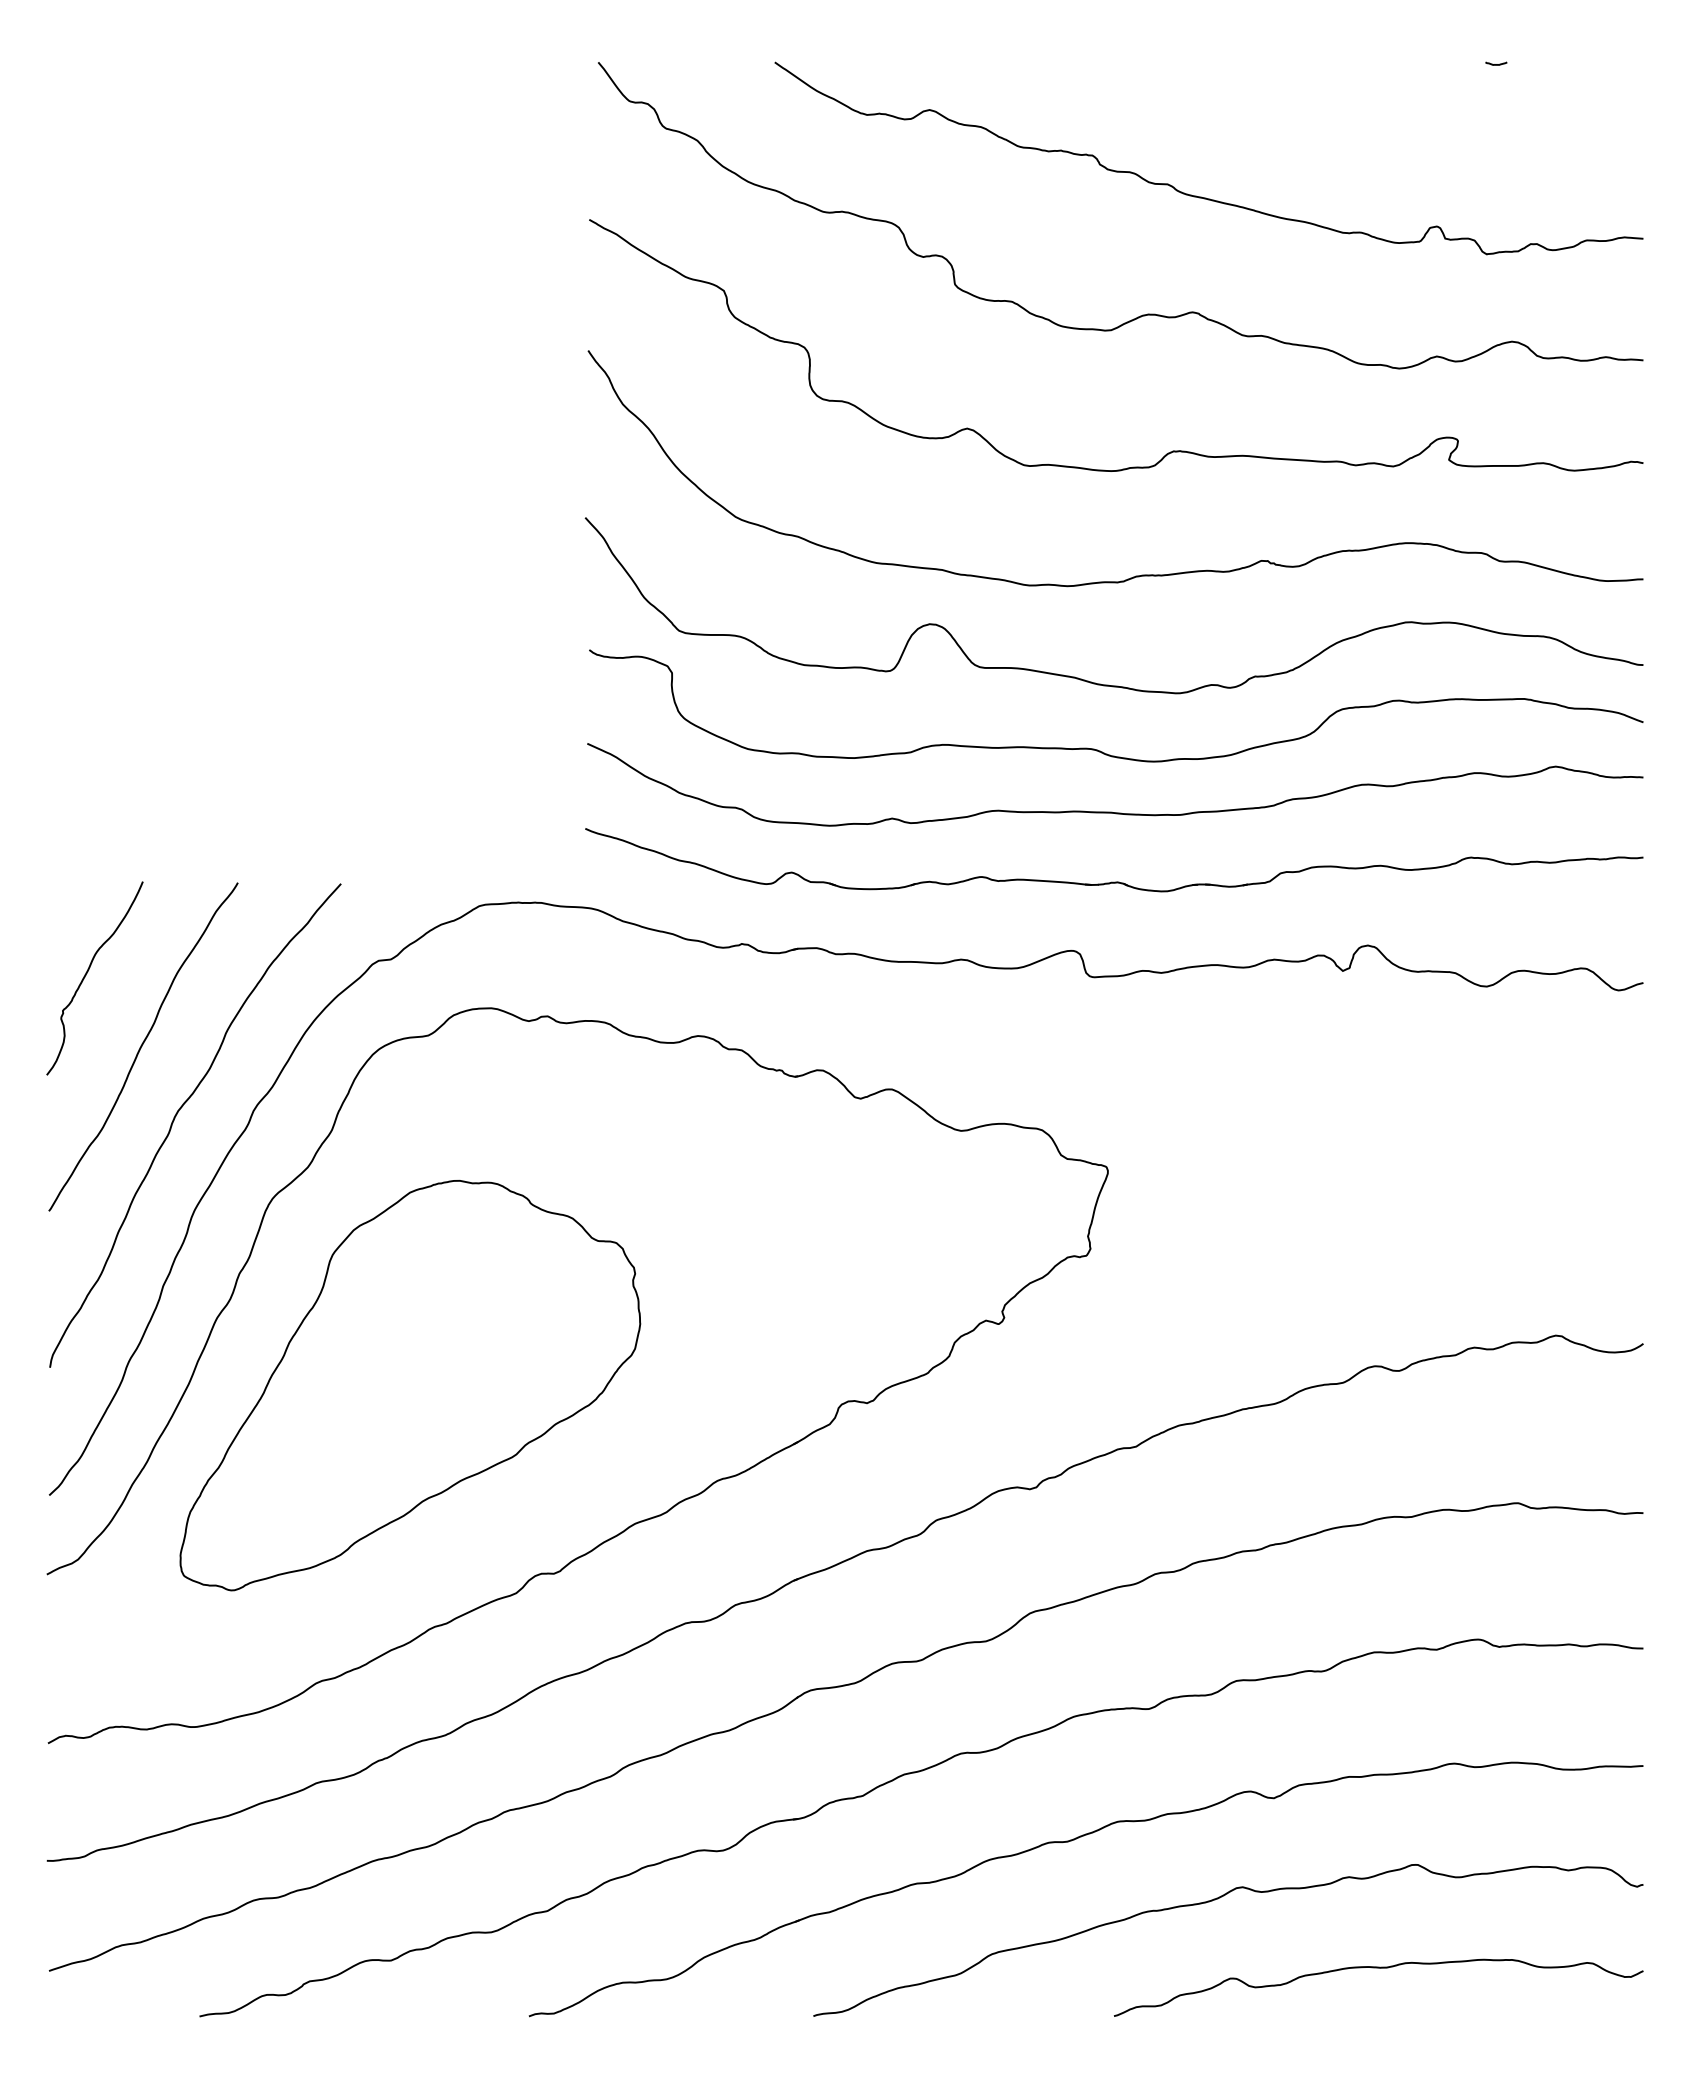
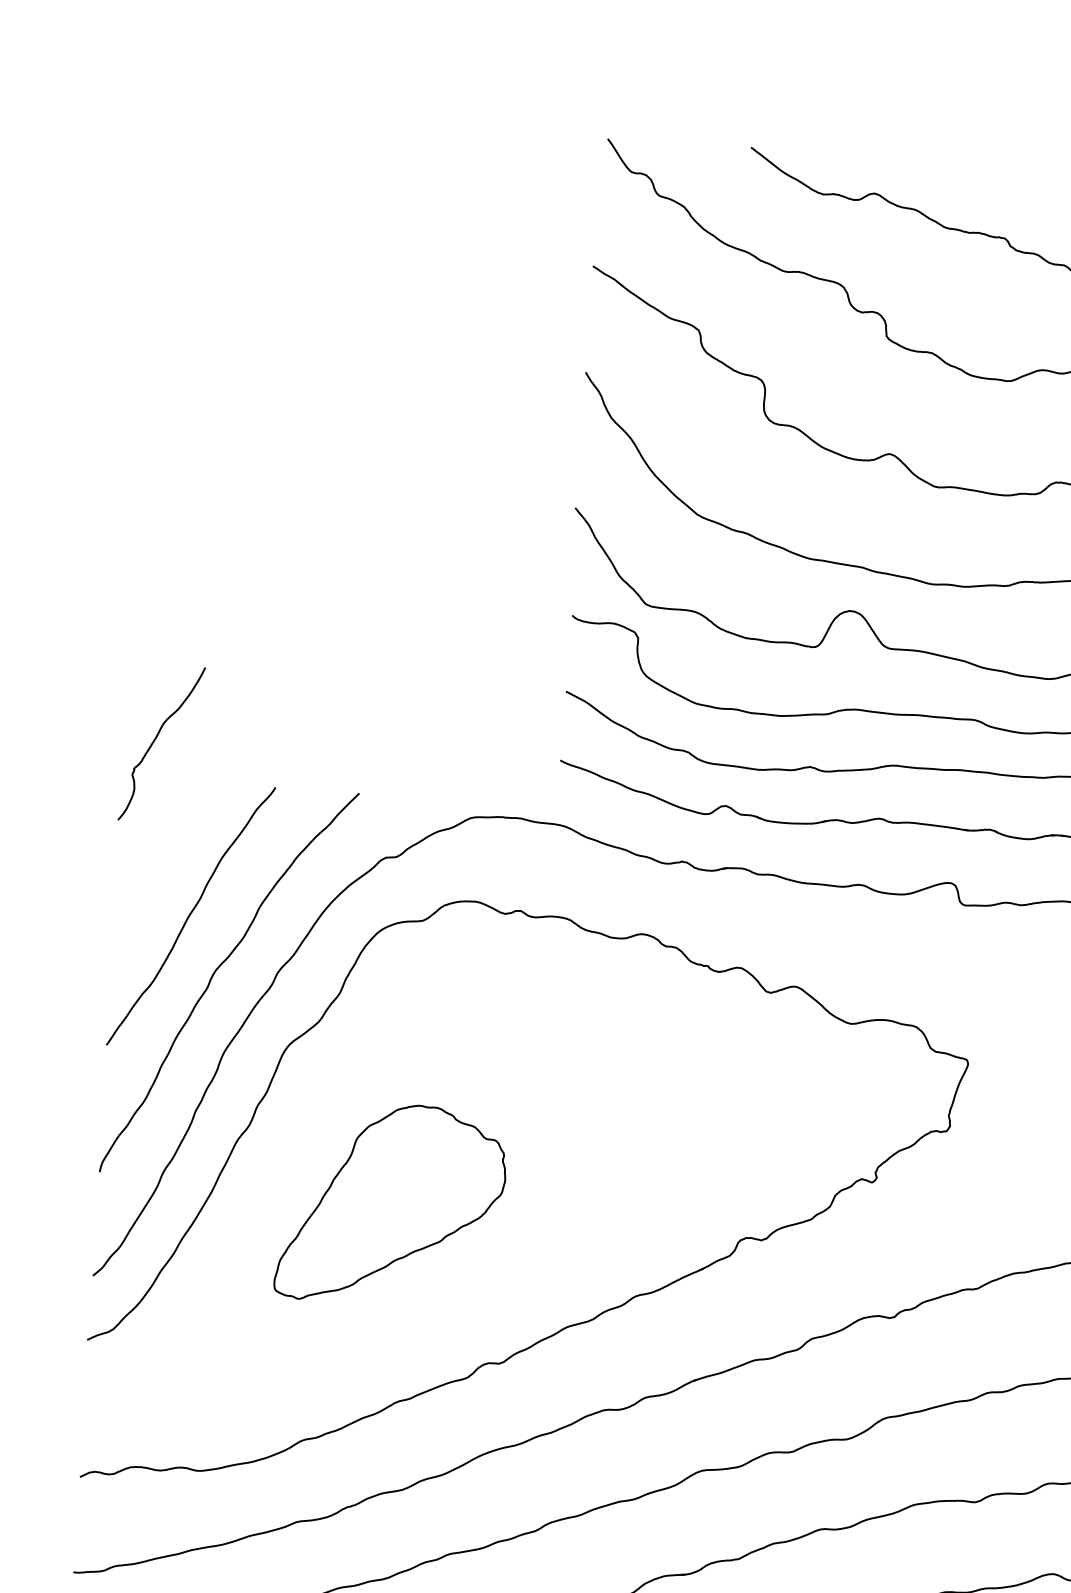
curve: (86, 975) -> (155, 741), moved
part: (410, 1385) -> (391, 1204), size x0.6

